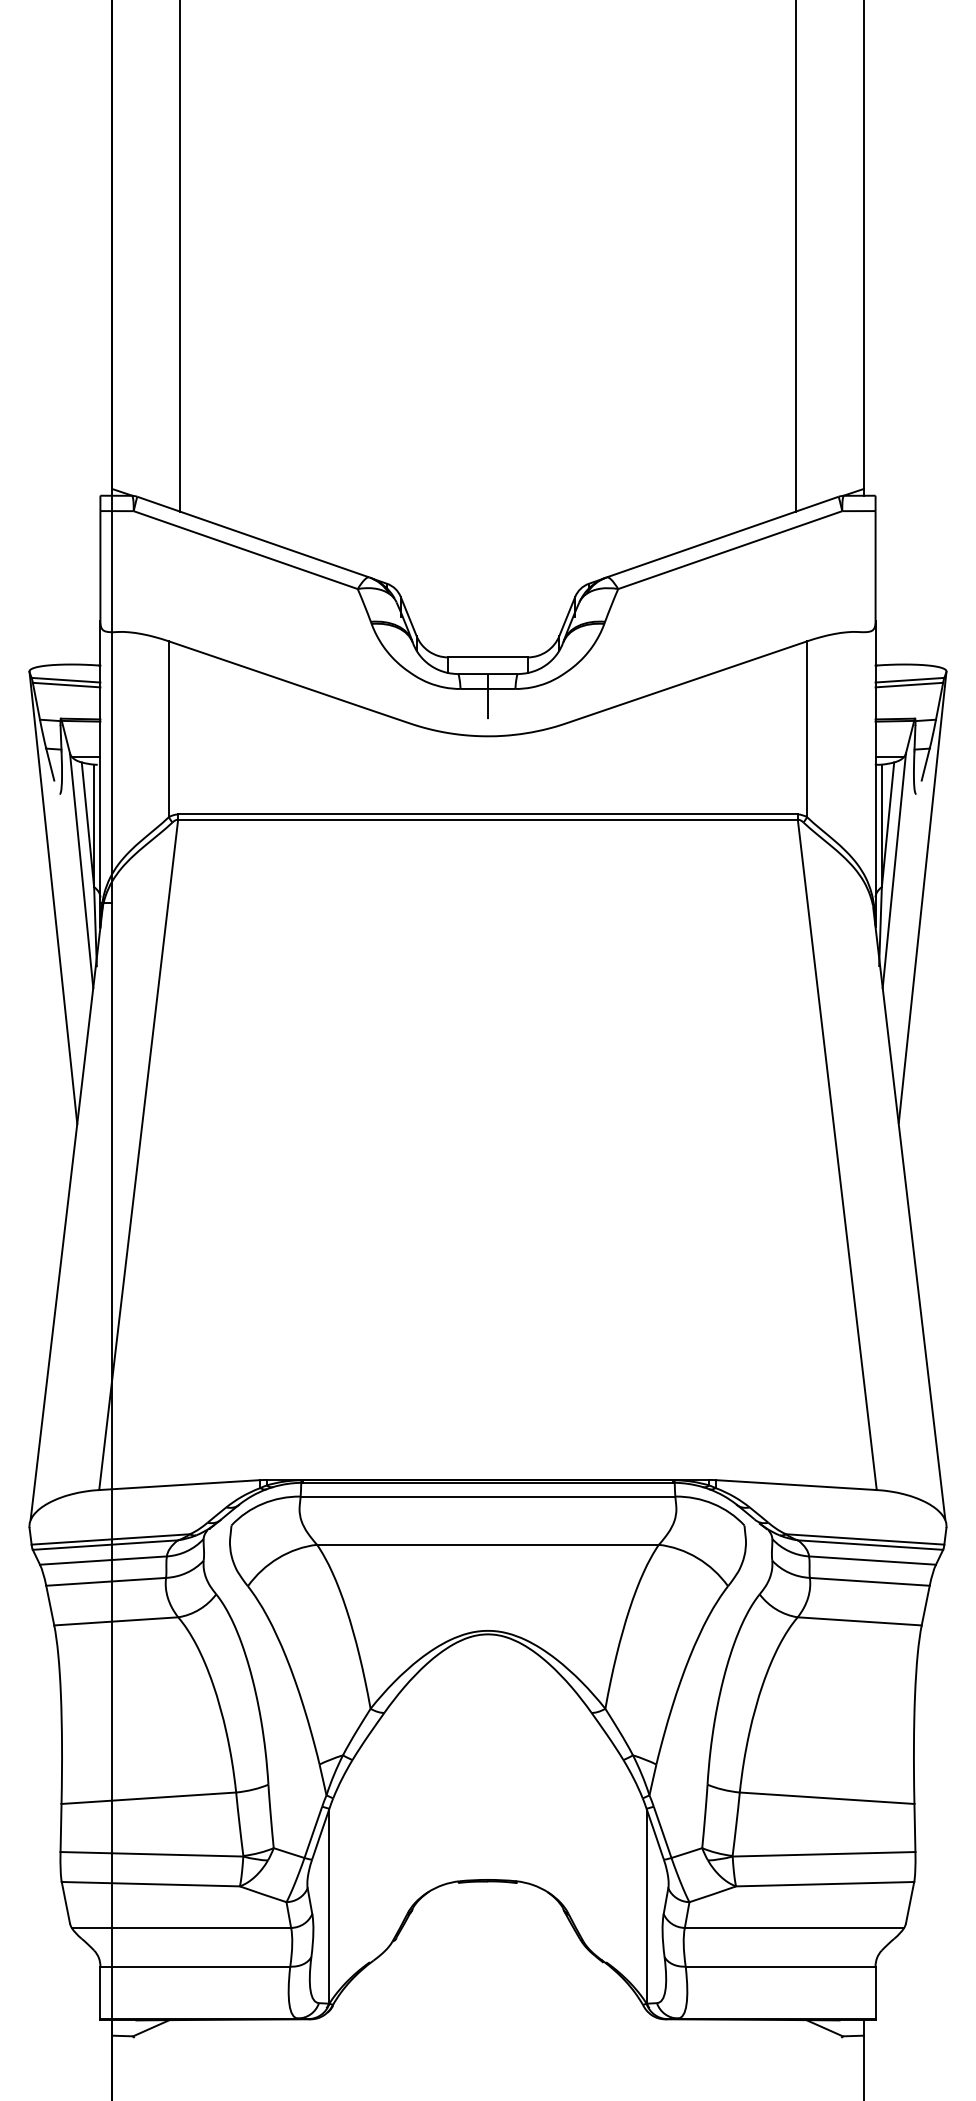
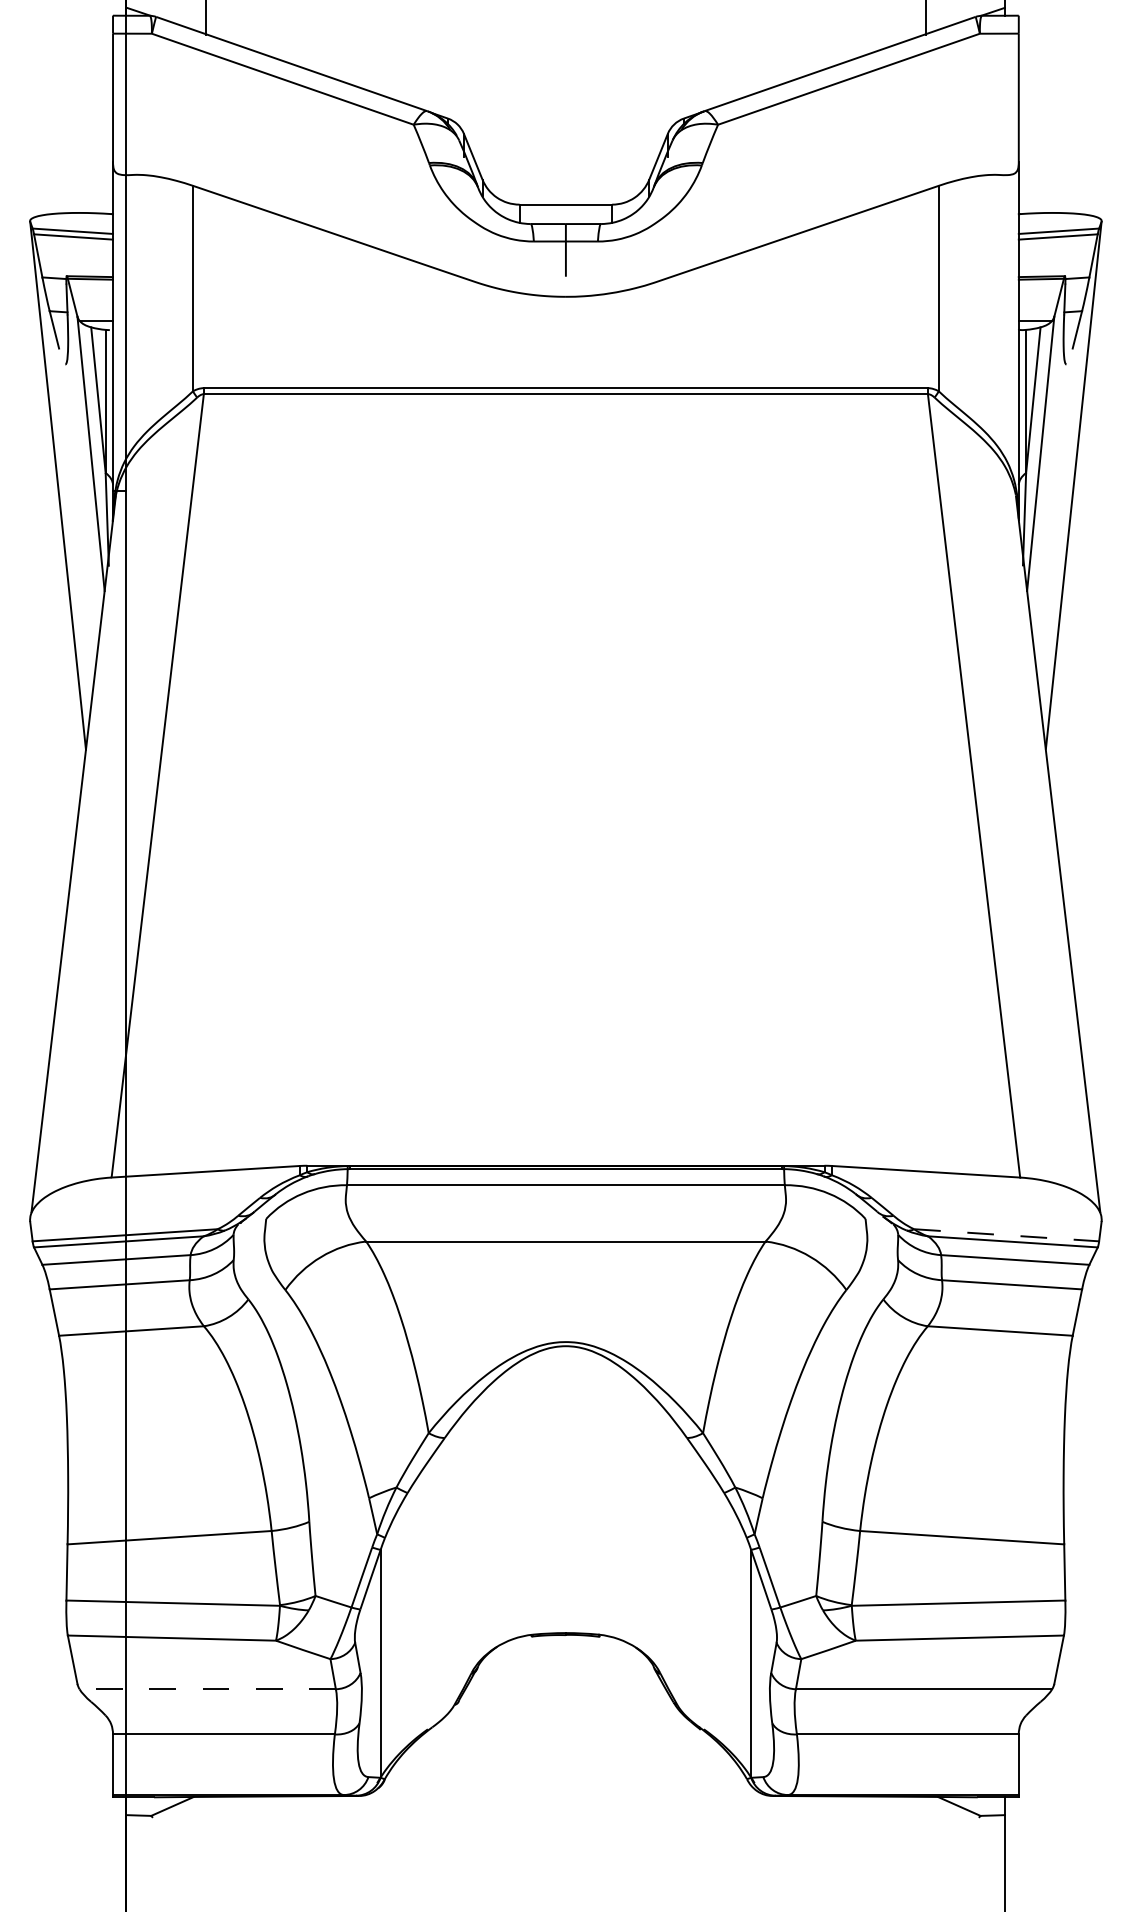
line: (865, 1539) -> (1007, 1235), solid -> dashed
line: (181, 1927) -> (207, 1688), solid -> dashed

